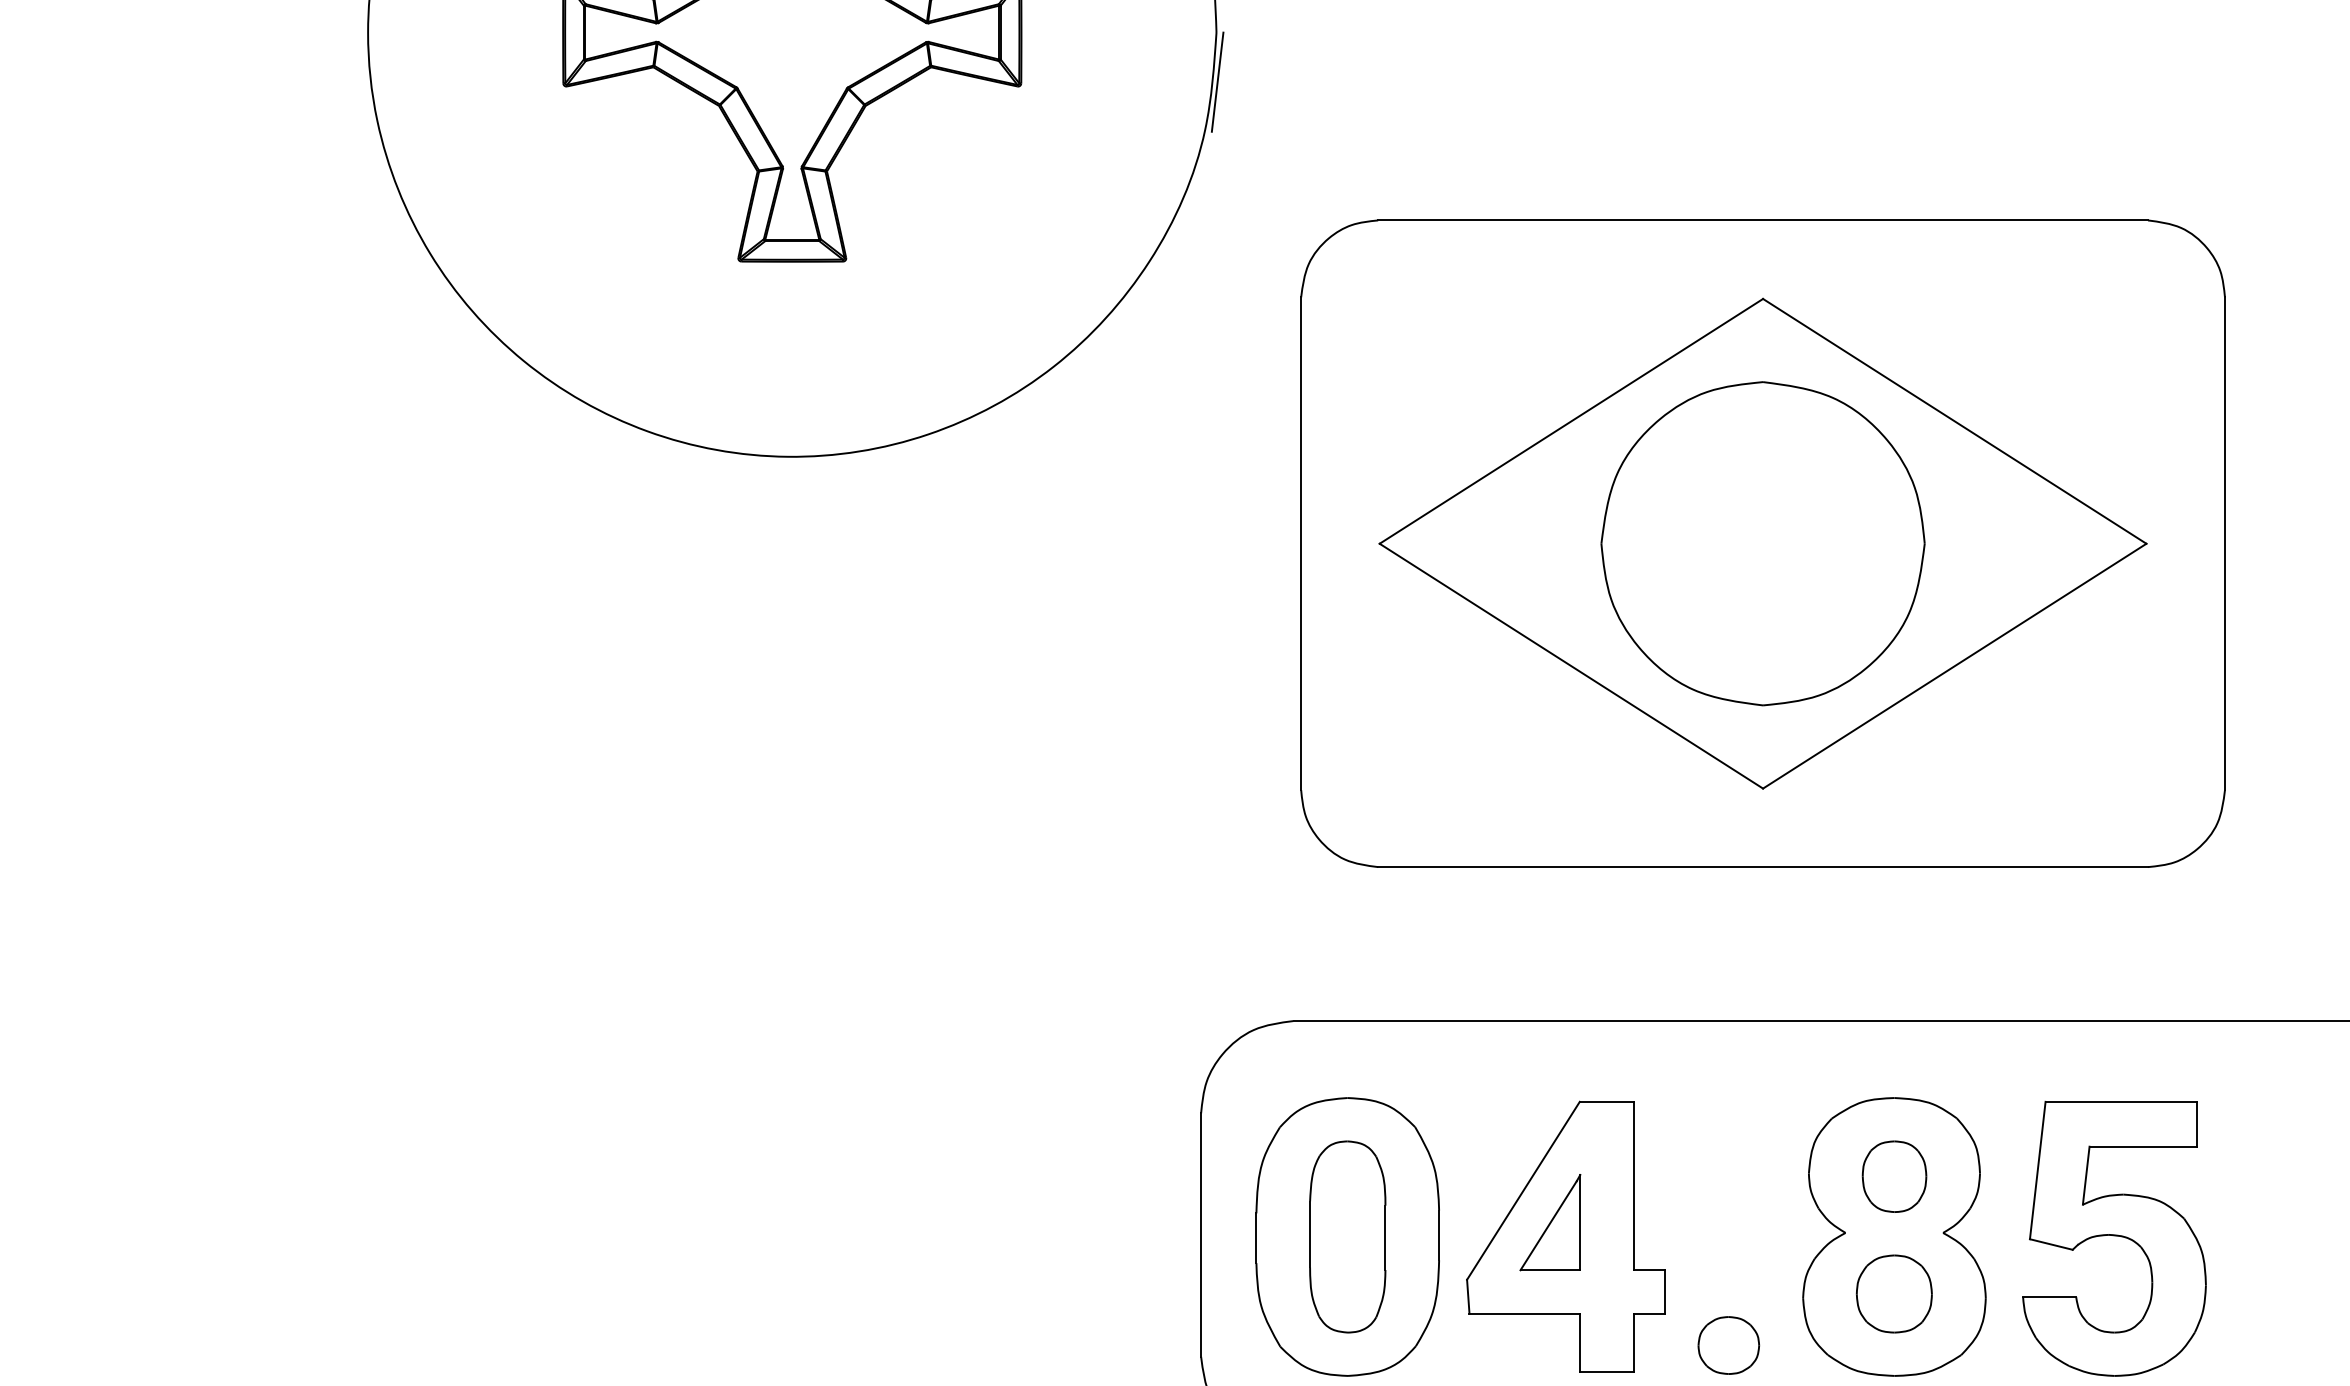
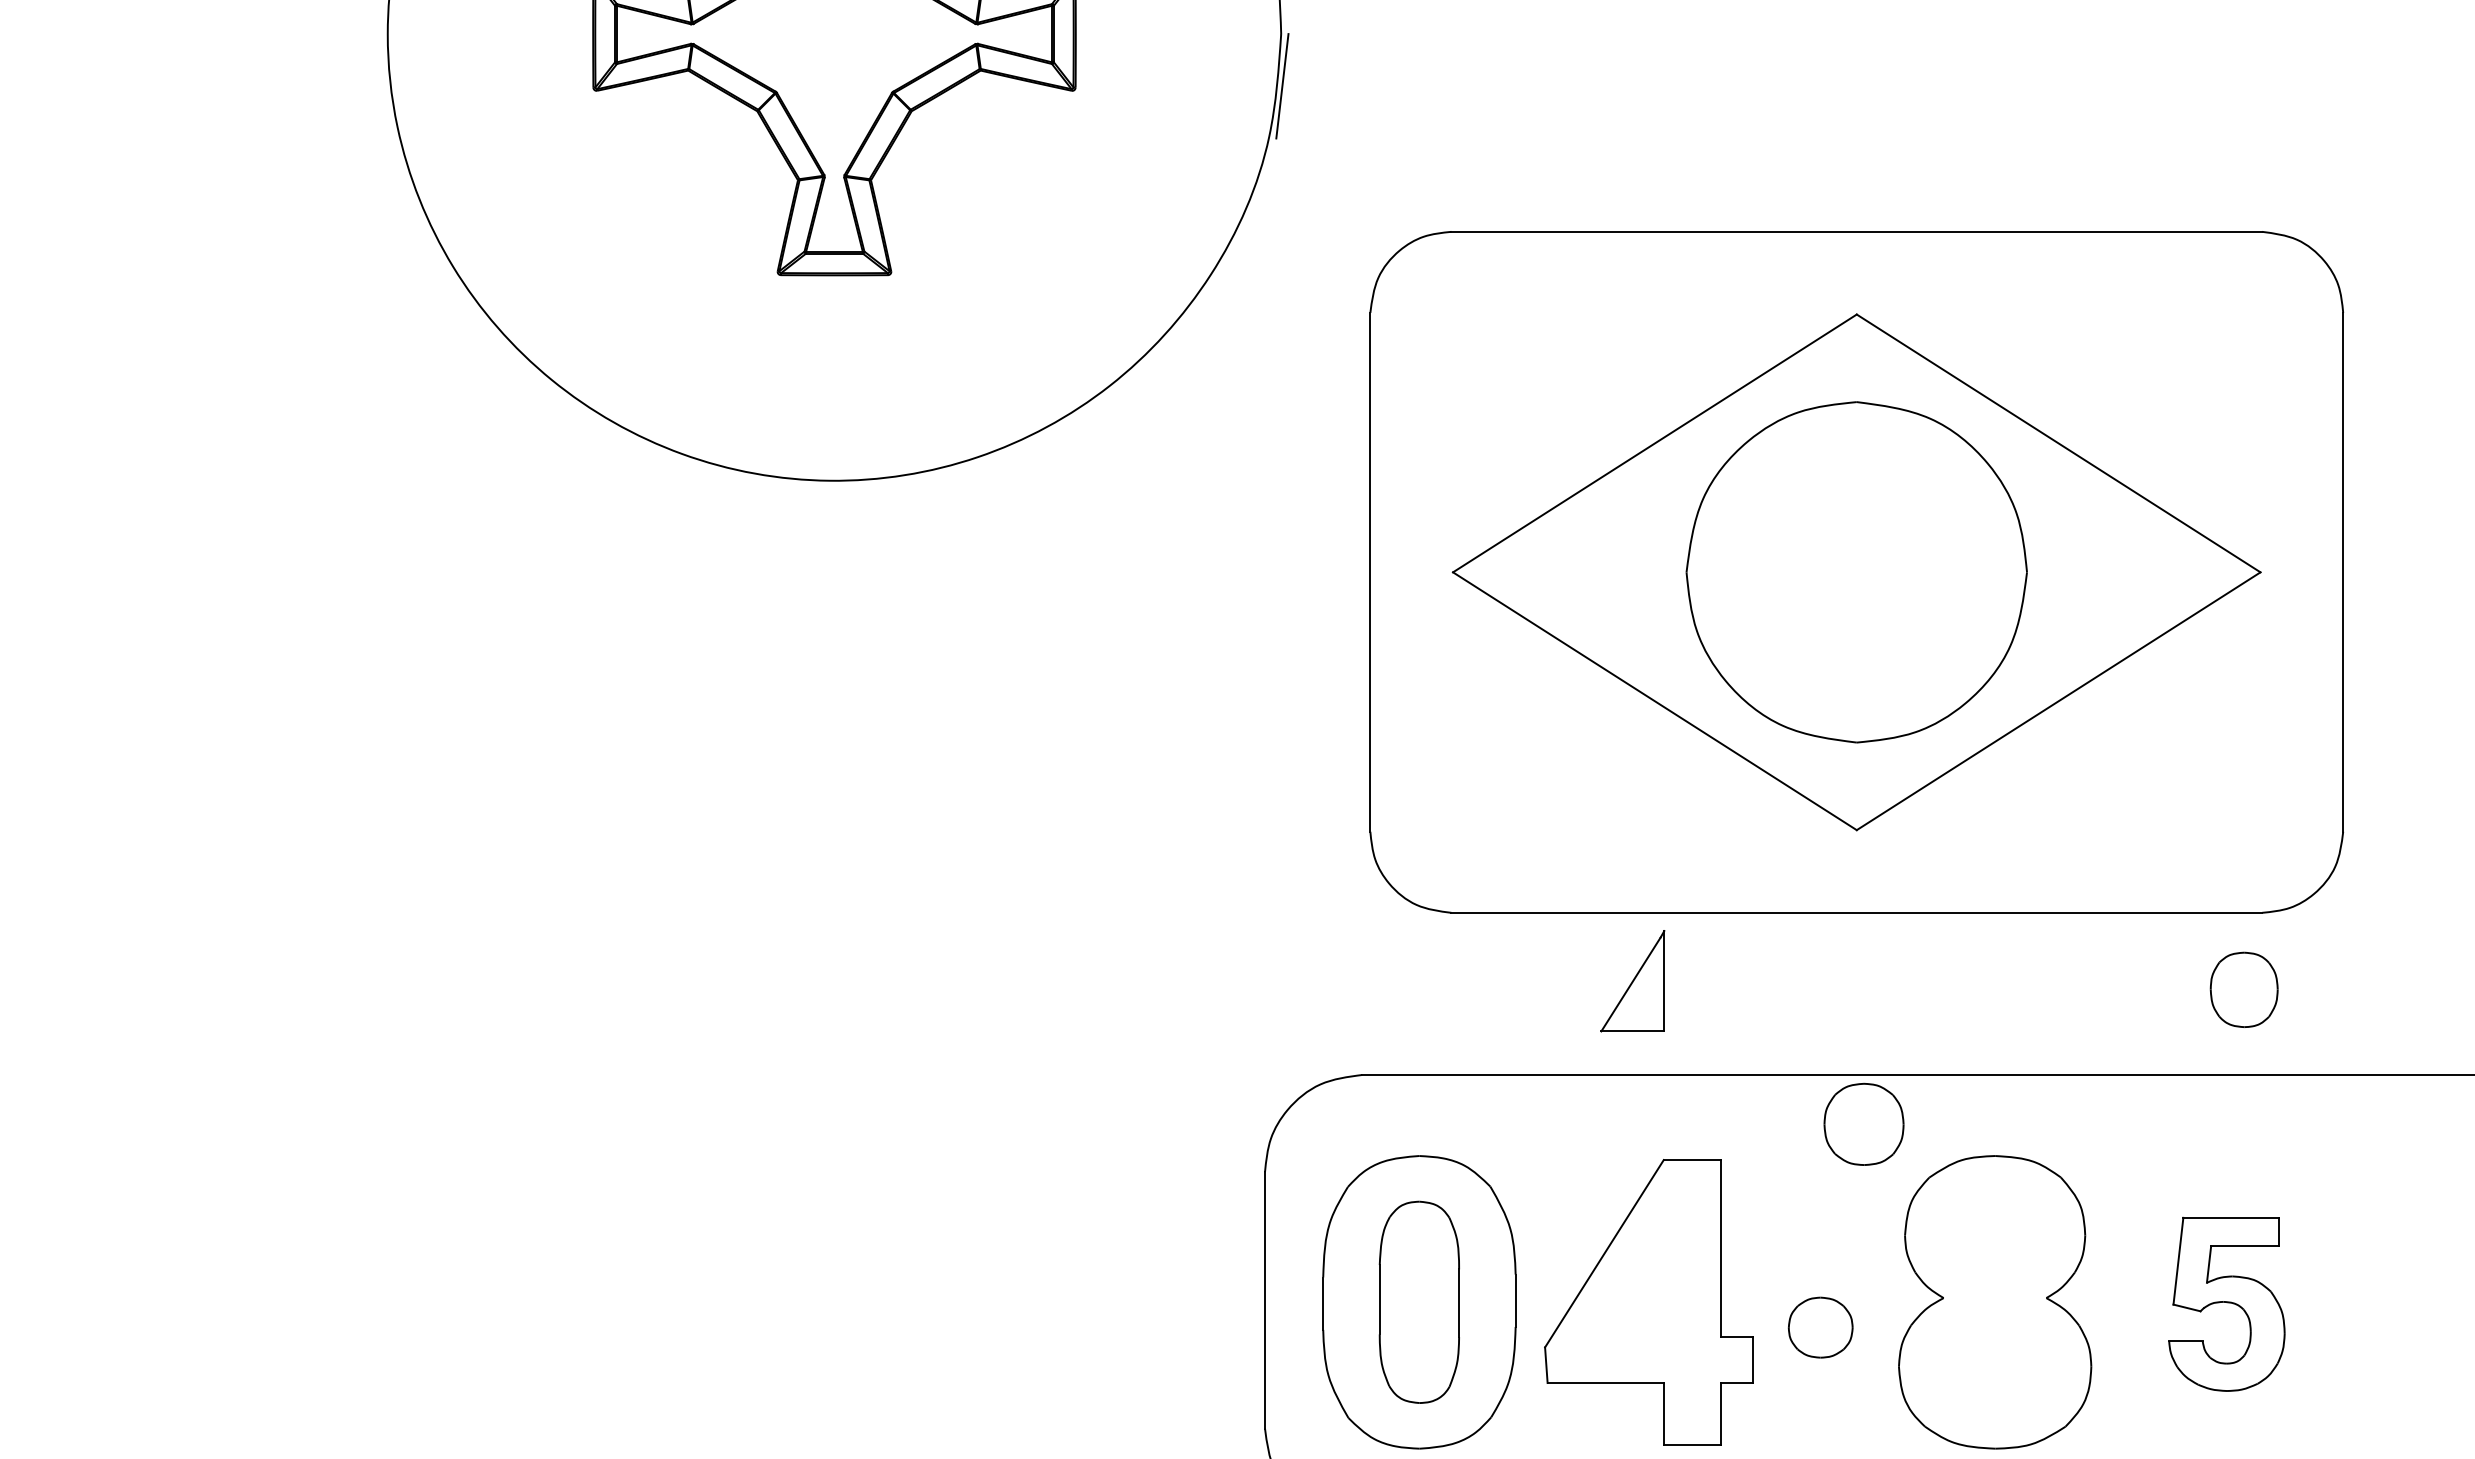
part: (1893, 1176) -> (2243, 989), moved
part: (1550, 1222) -> (1632, 981), moved
part: (2114, 1239) -> (2226, 1304), size x0.6
part: (1893, 1293) -> (1863, 1123), moved
part: (1728, 1345) -> (1820, 1327), moved

